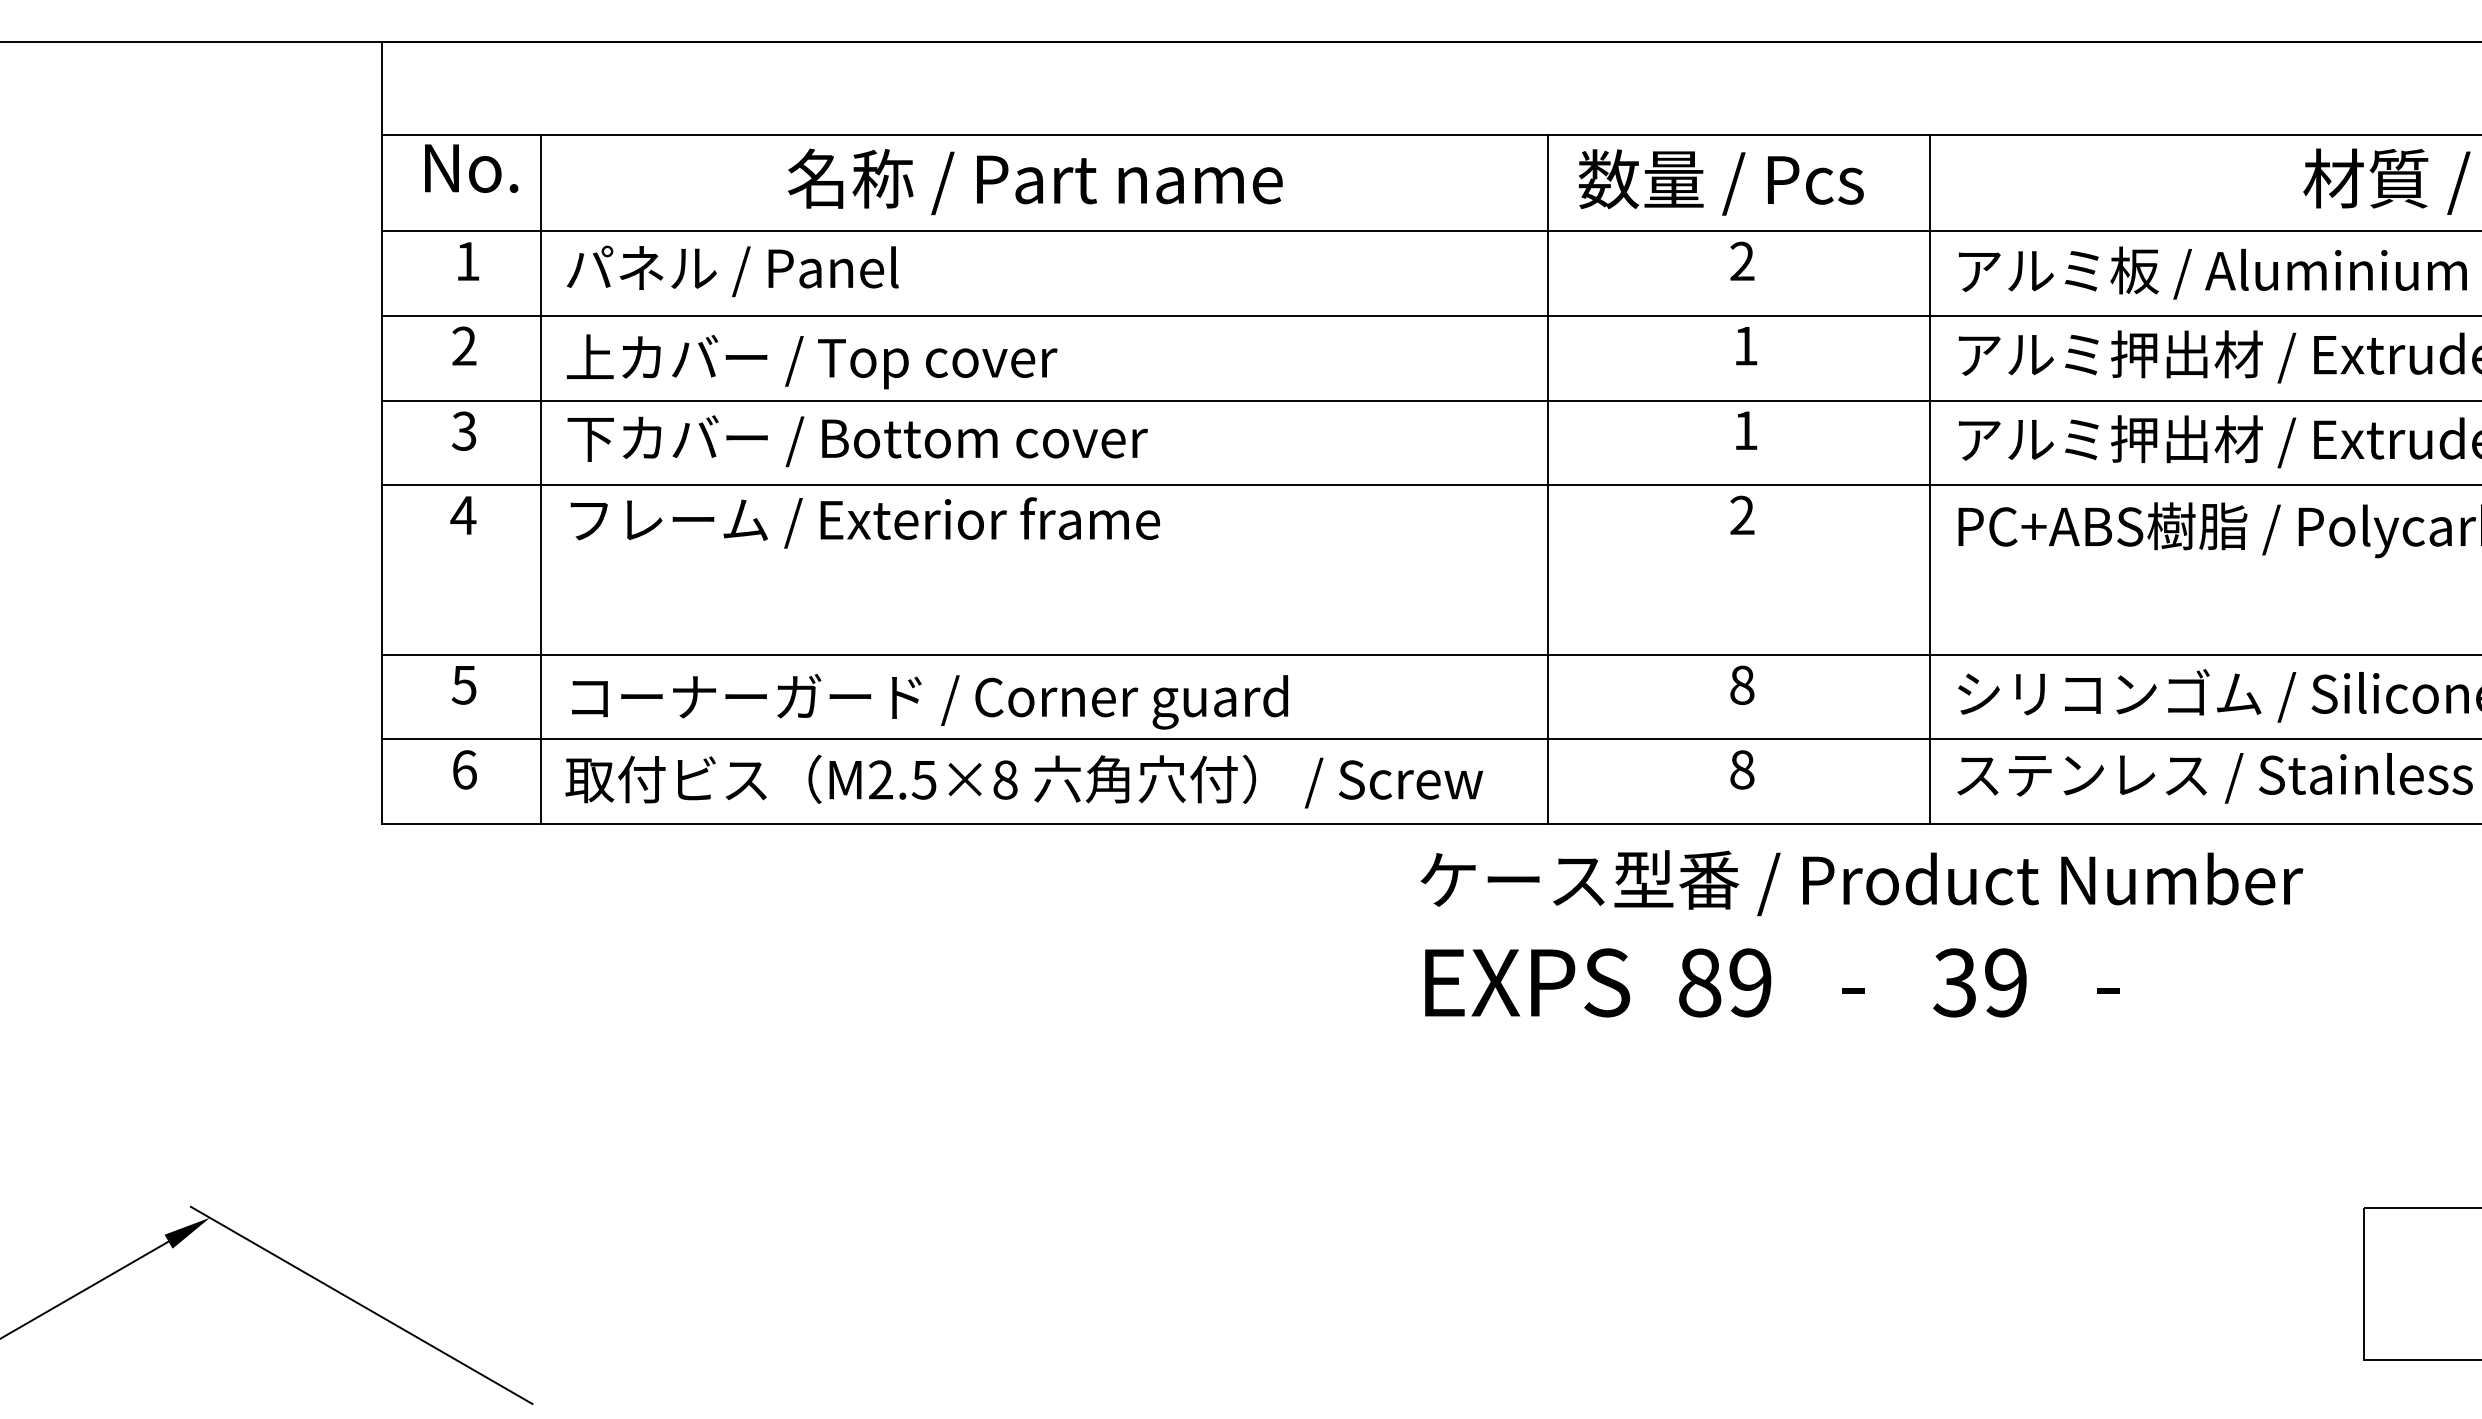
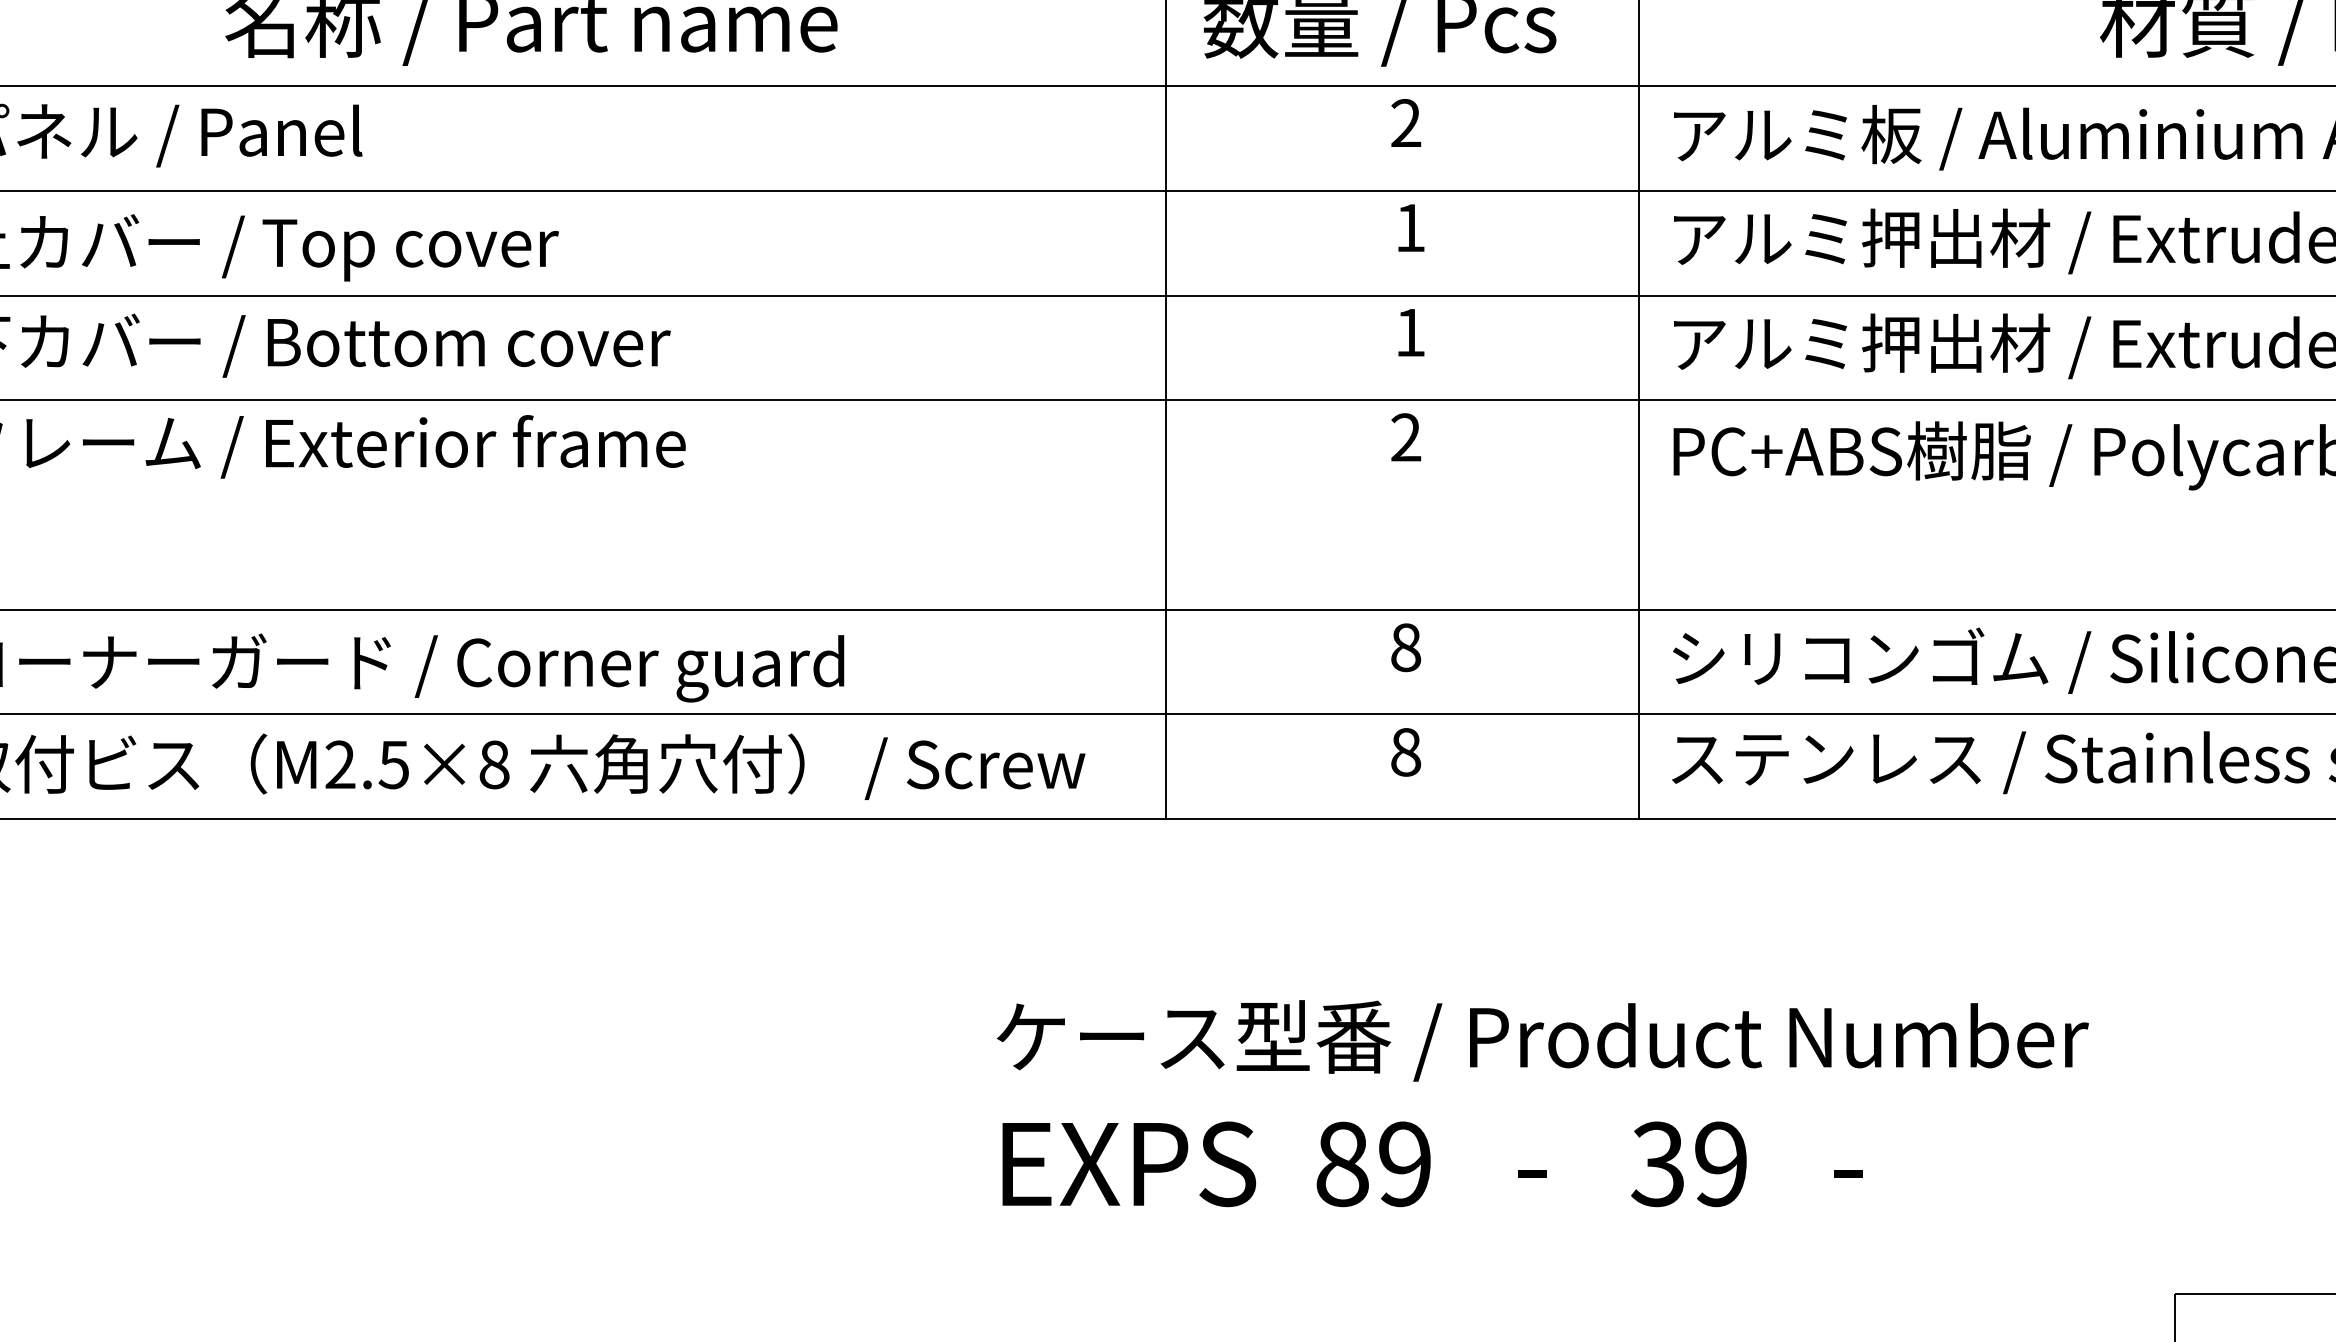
text: (1861, 933) -> (1542, 1103), moved

